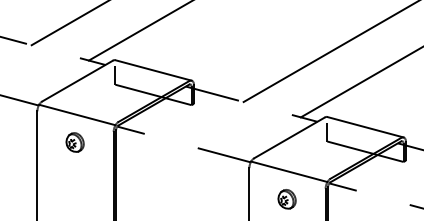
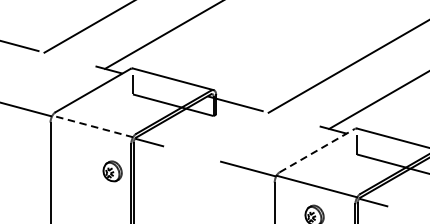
line: (77, 115) -> (92, 126), solid -> dashed
line: (289, 137) -> (317, 150), solid -> dashed
part: (74, 142) -> (111, 171), moved

